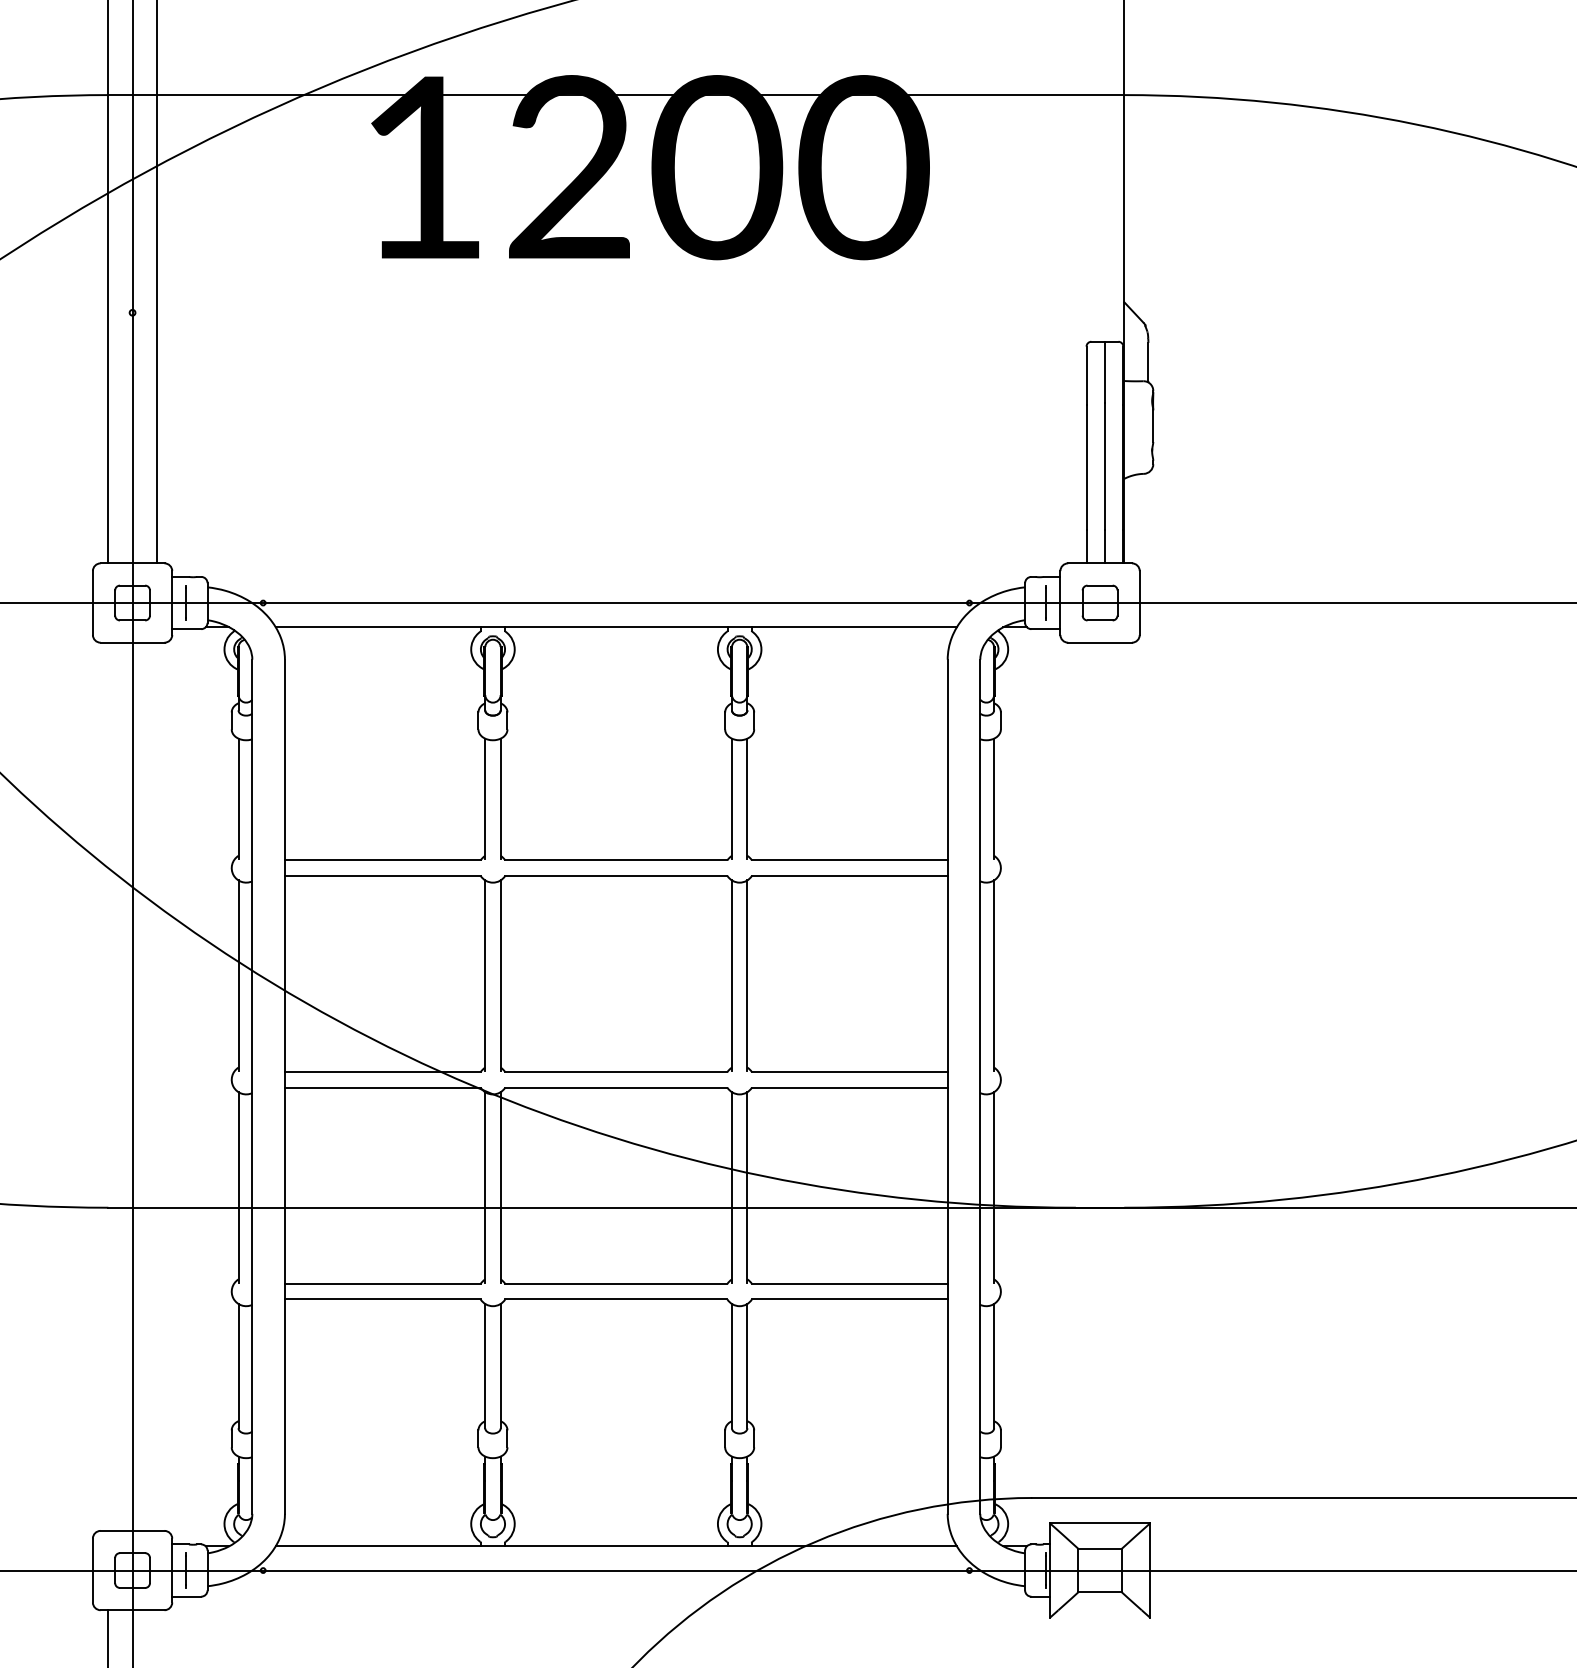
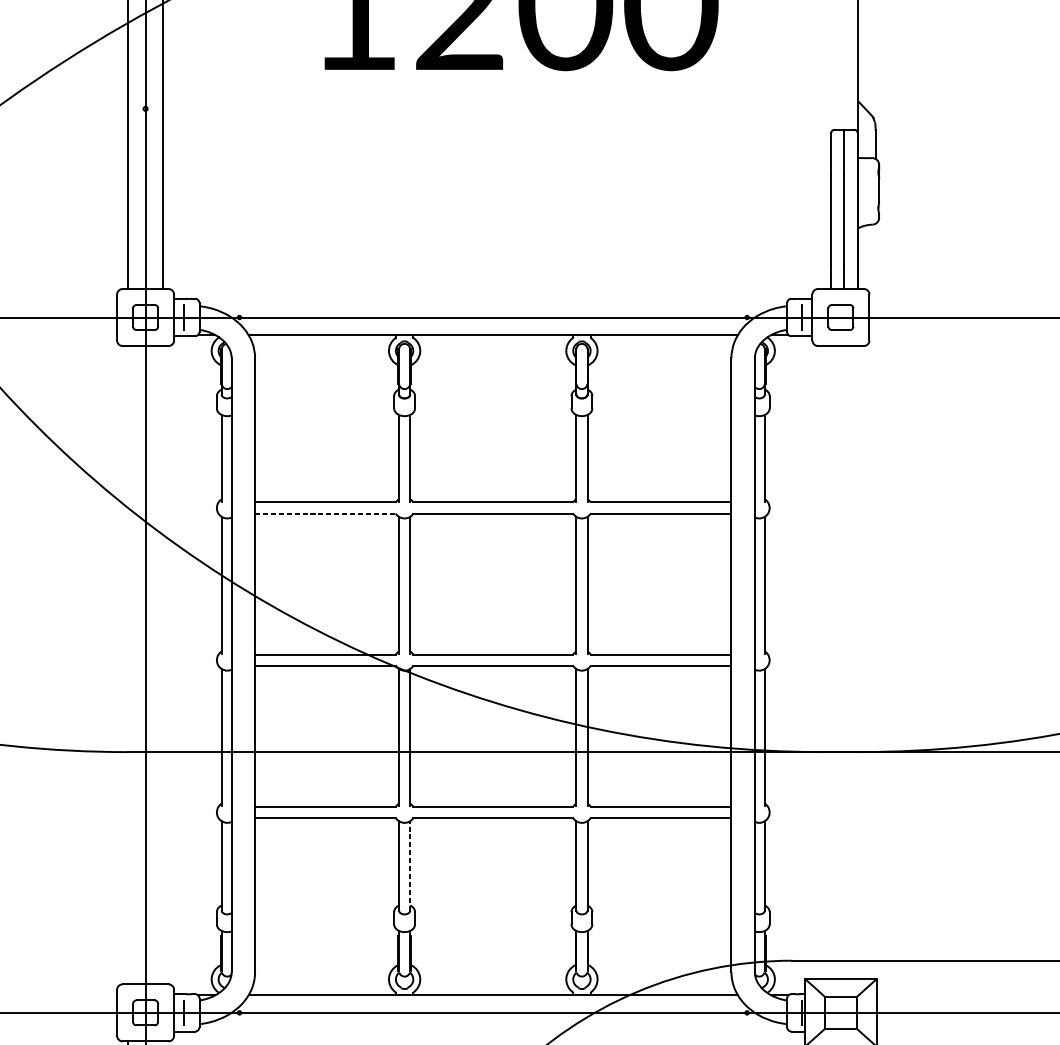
line: (382, 875) -> (325, 513), solid -> dashed
line: (500, 1365) -> (410, 865), solid -> dashed

